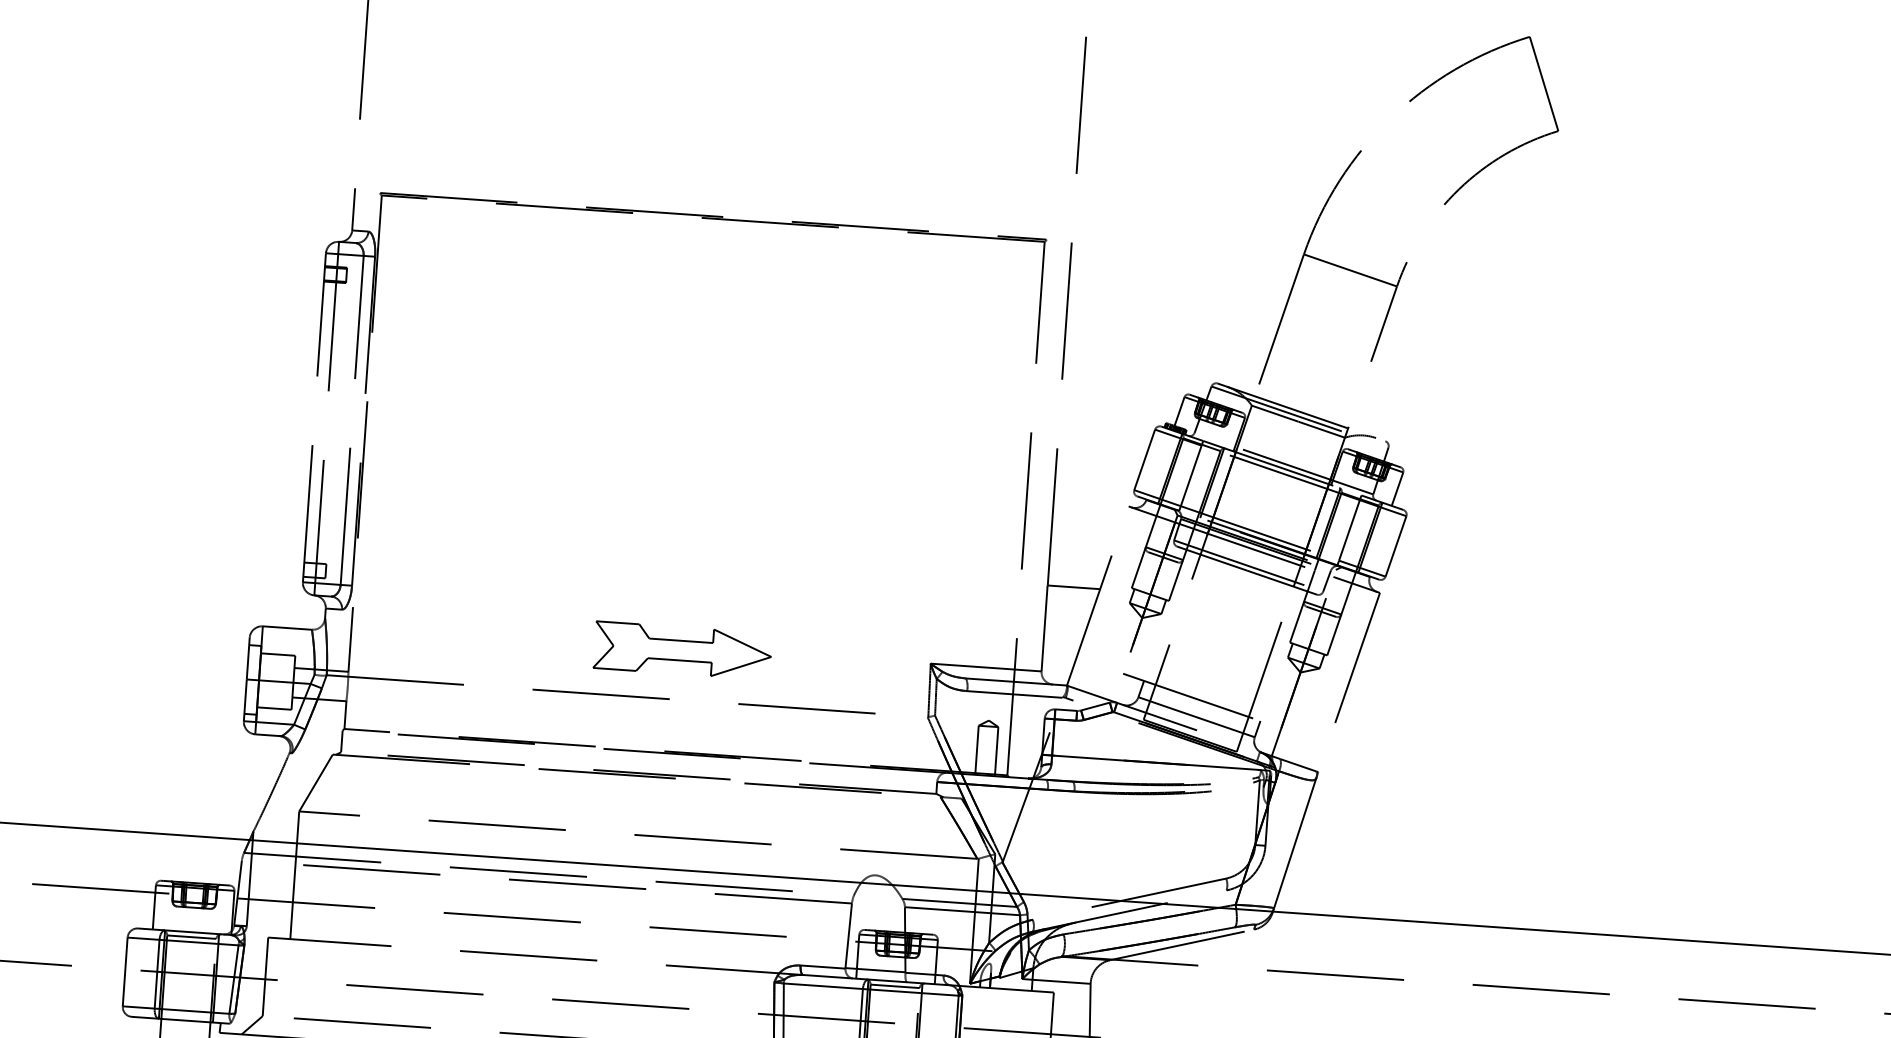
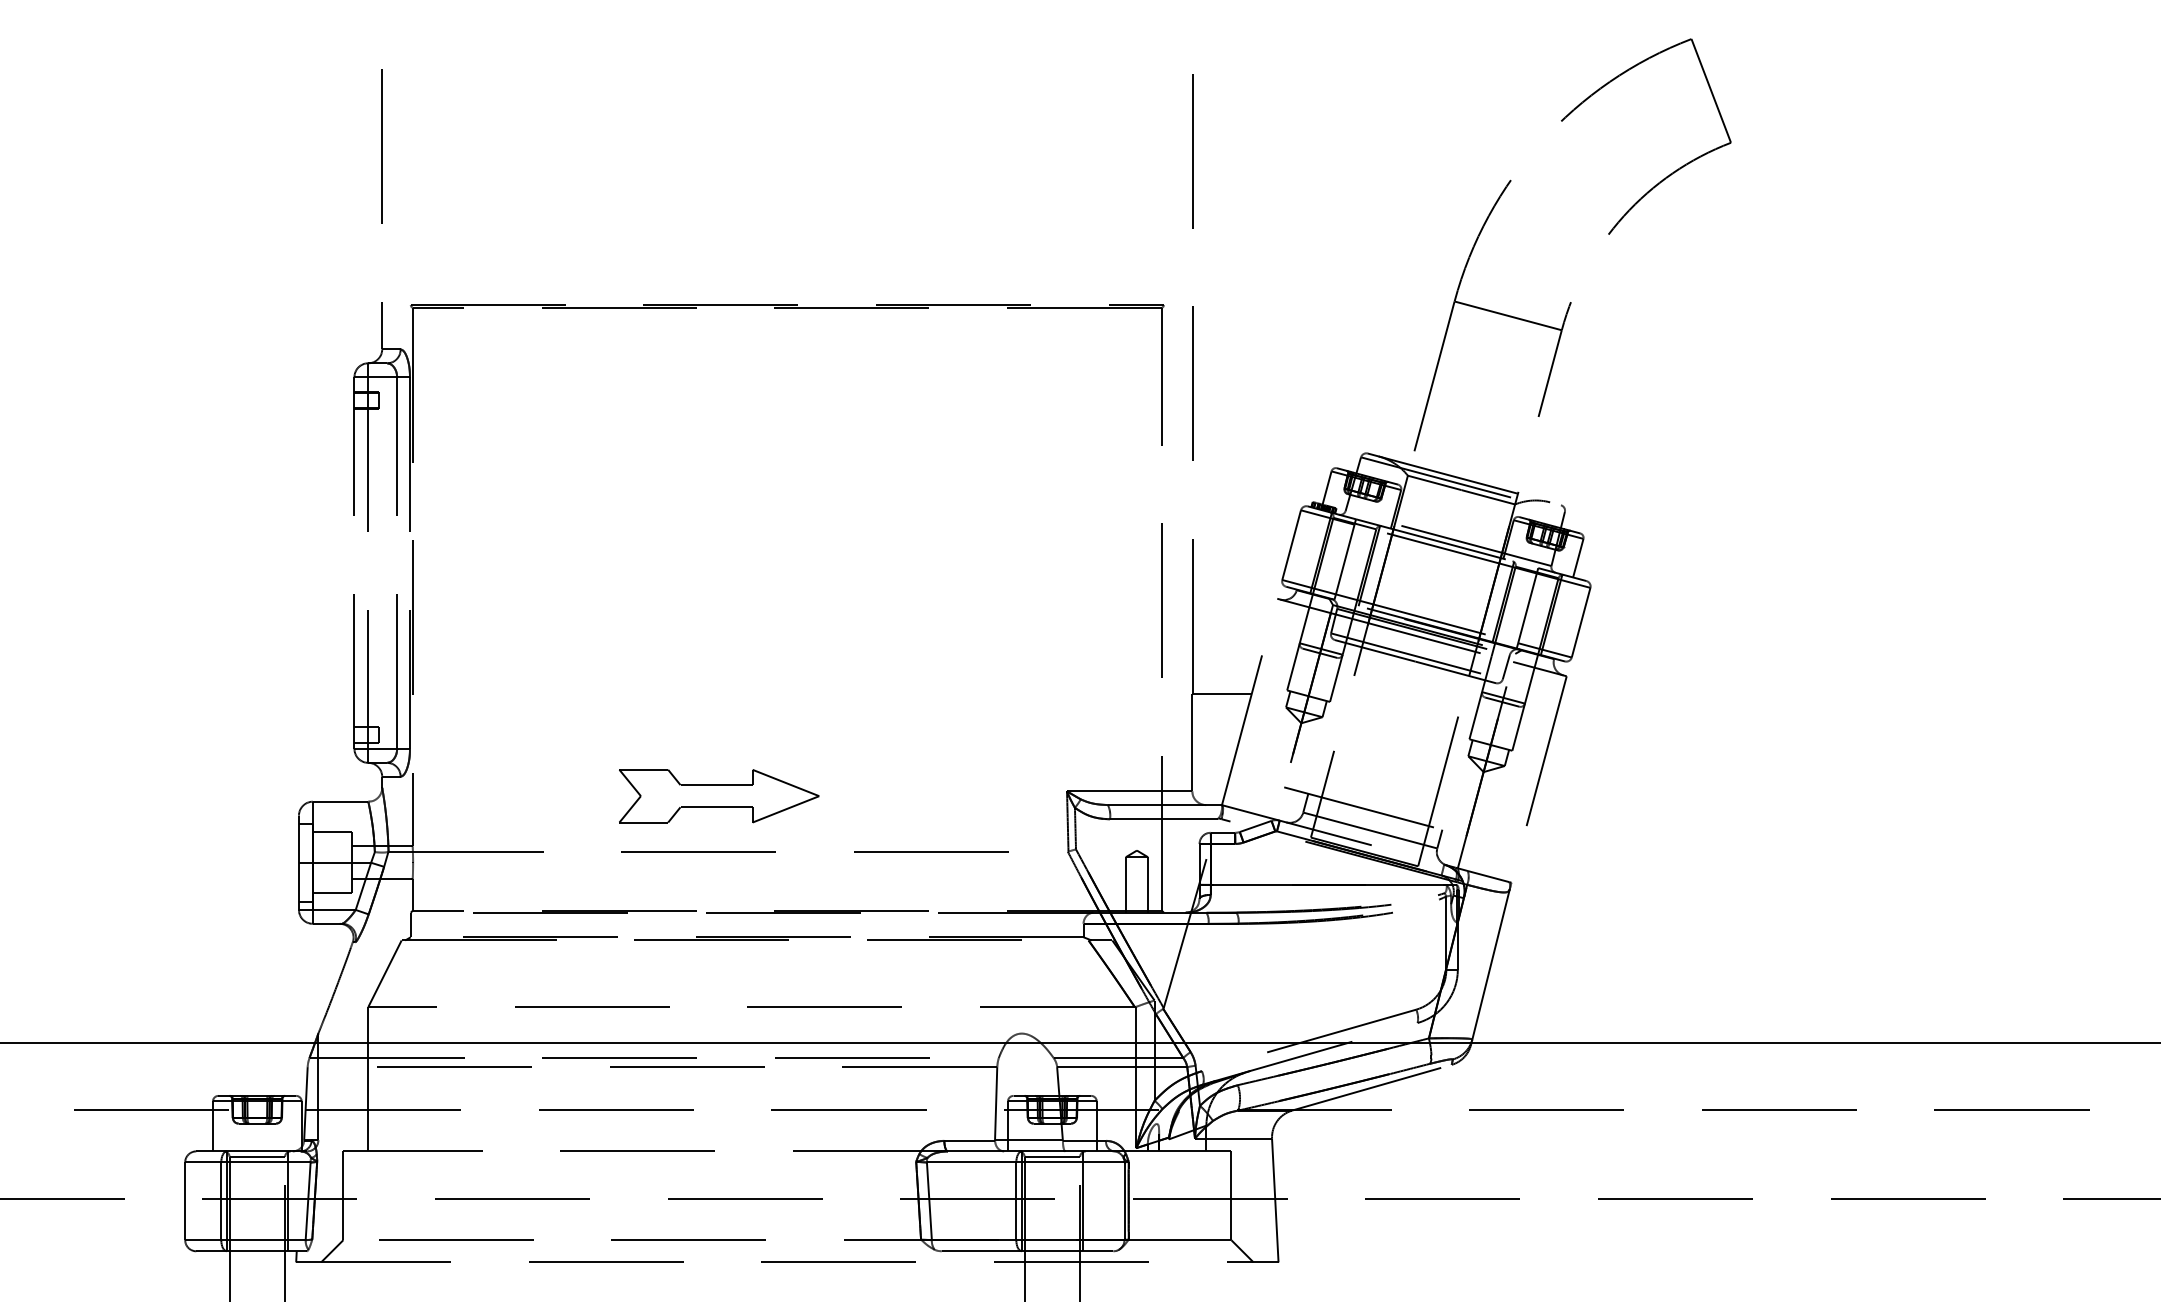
part: (683, 651) -> (719, 796), moved

